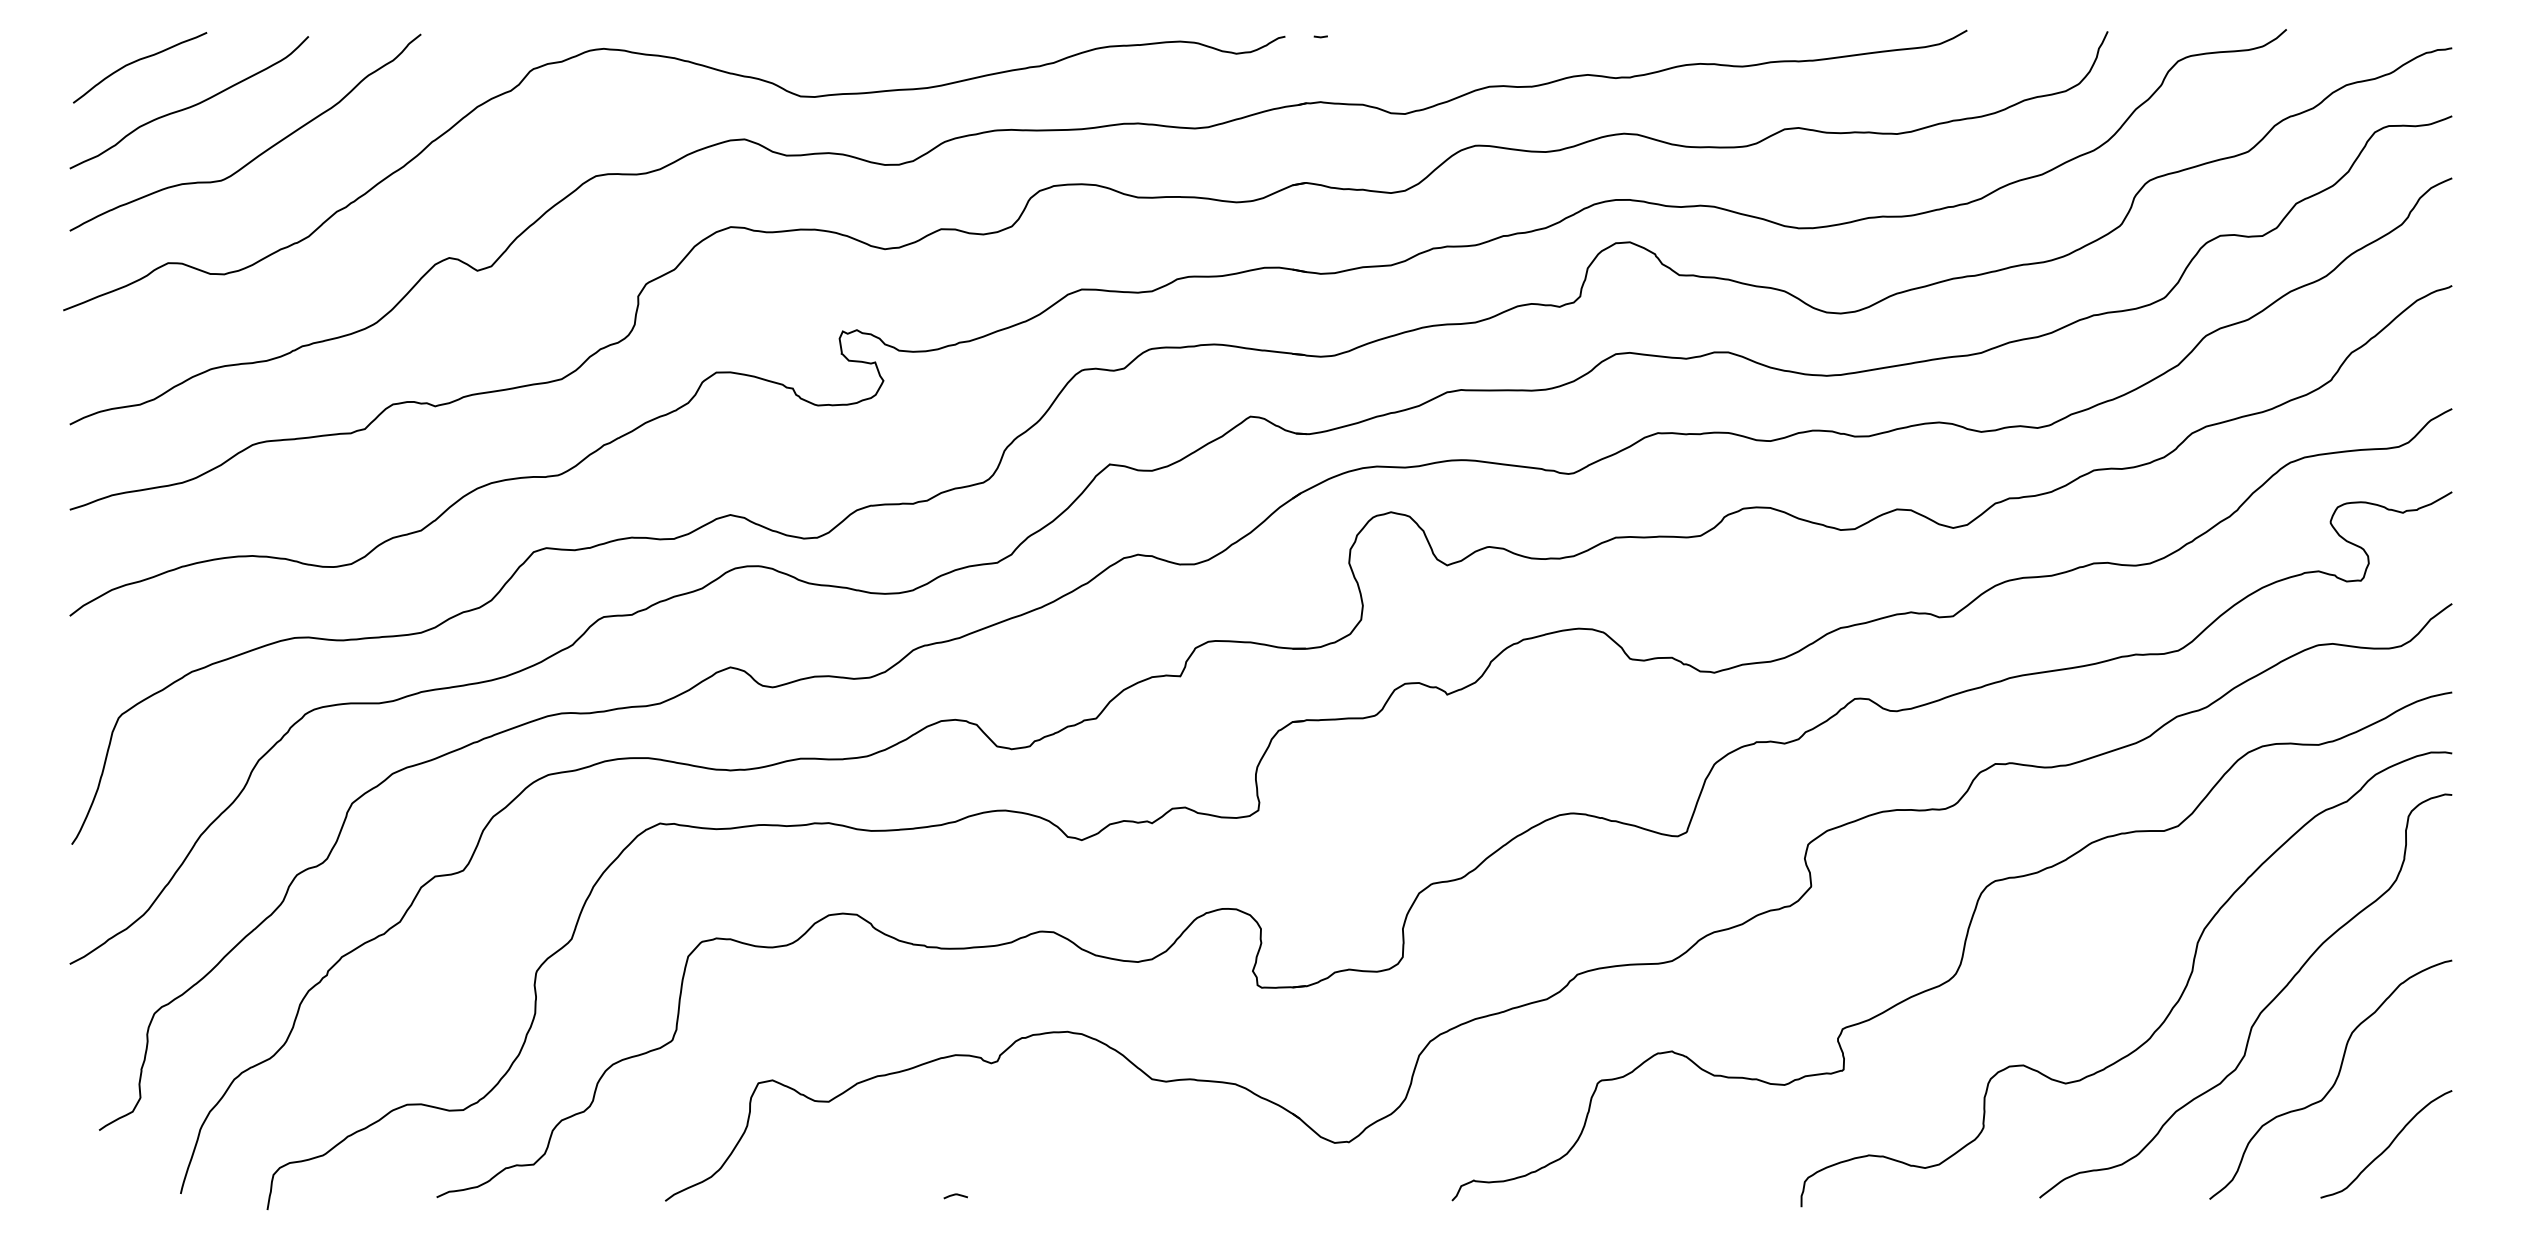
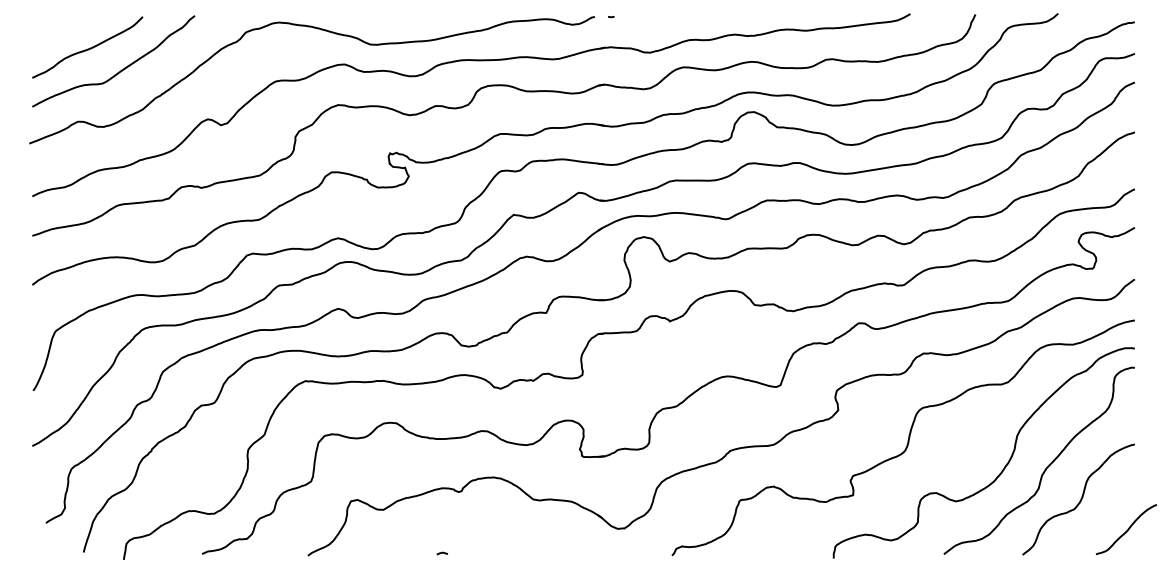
curve: (134, 63) -> (62, 29), removed
curve: (2386, 1146) -> (1126, 530), moved

